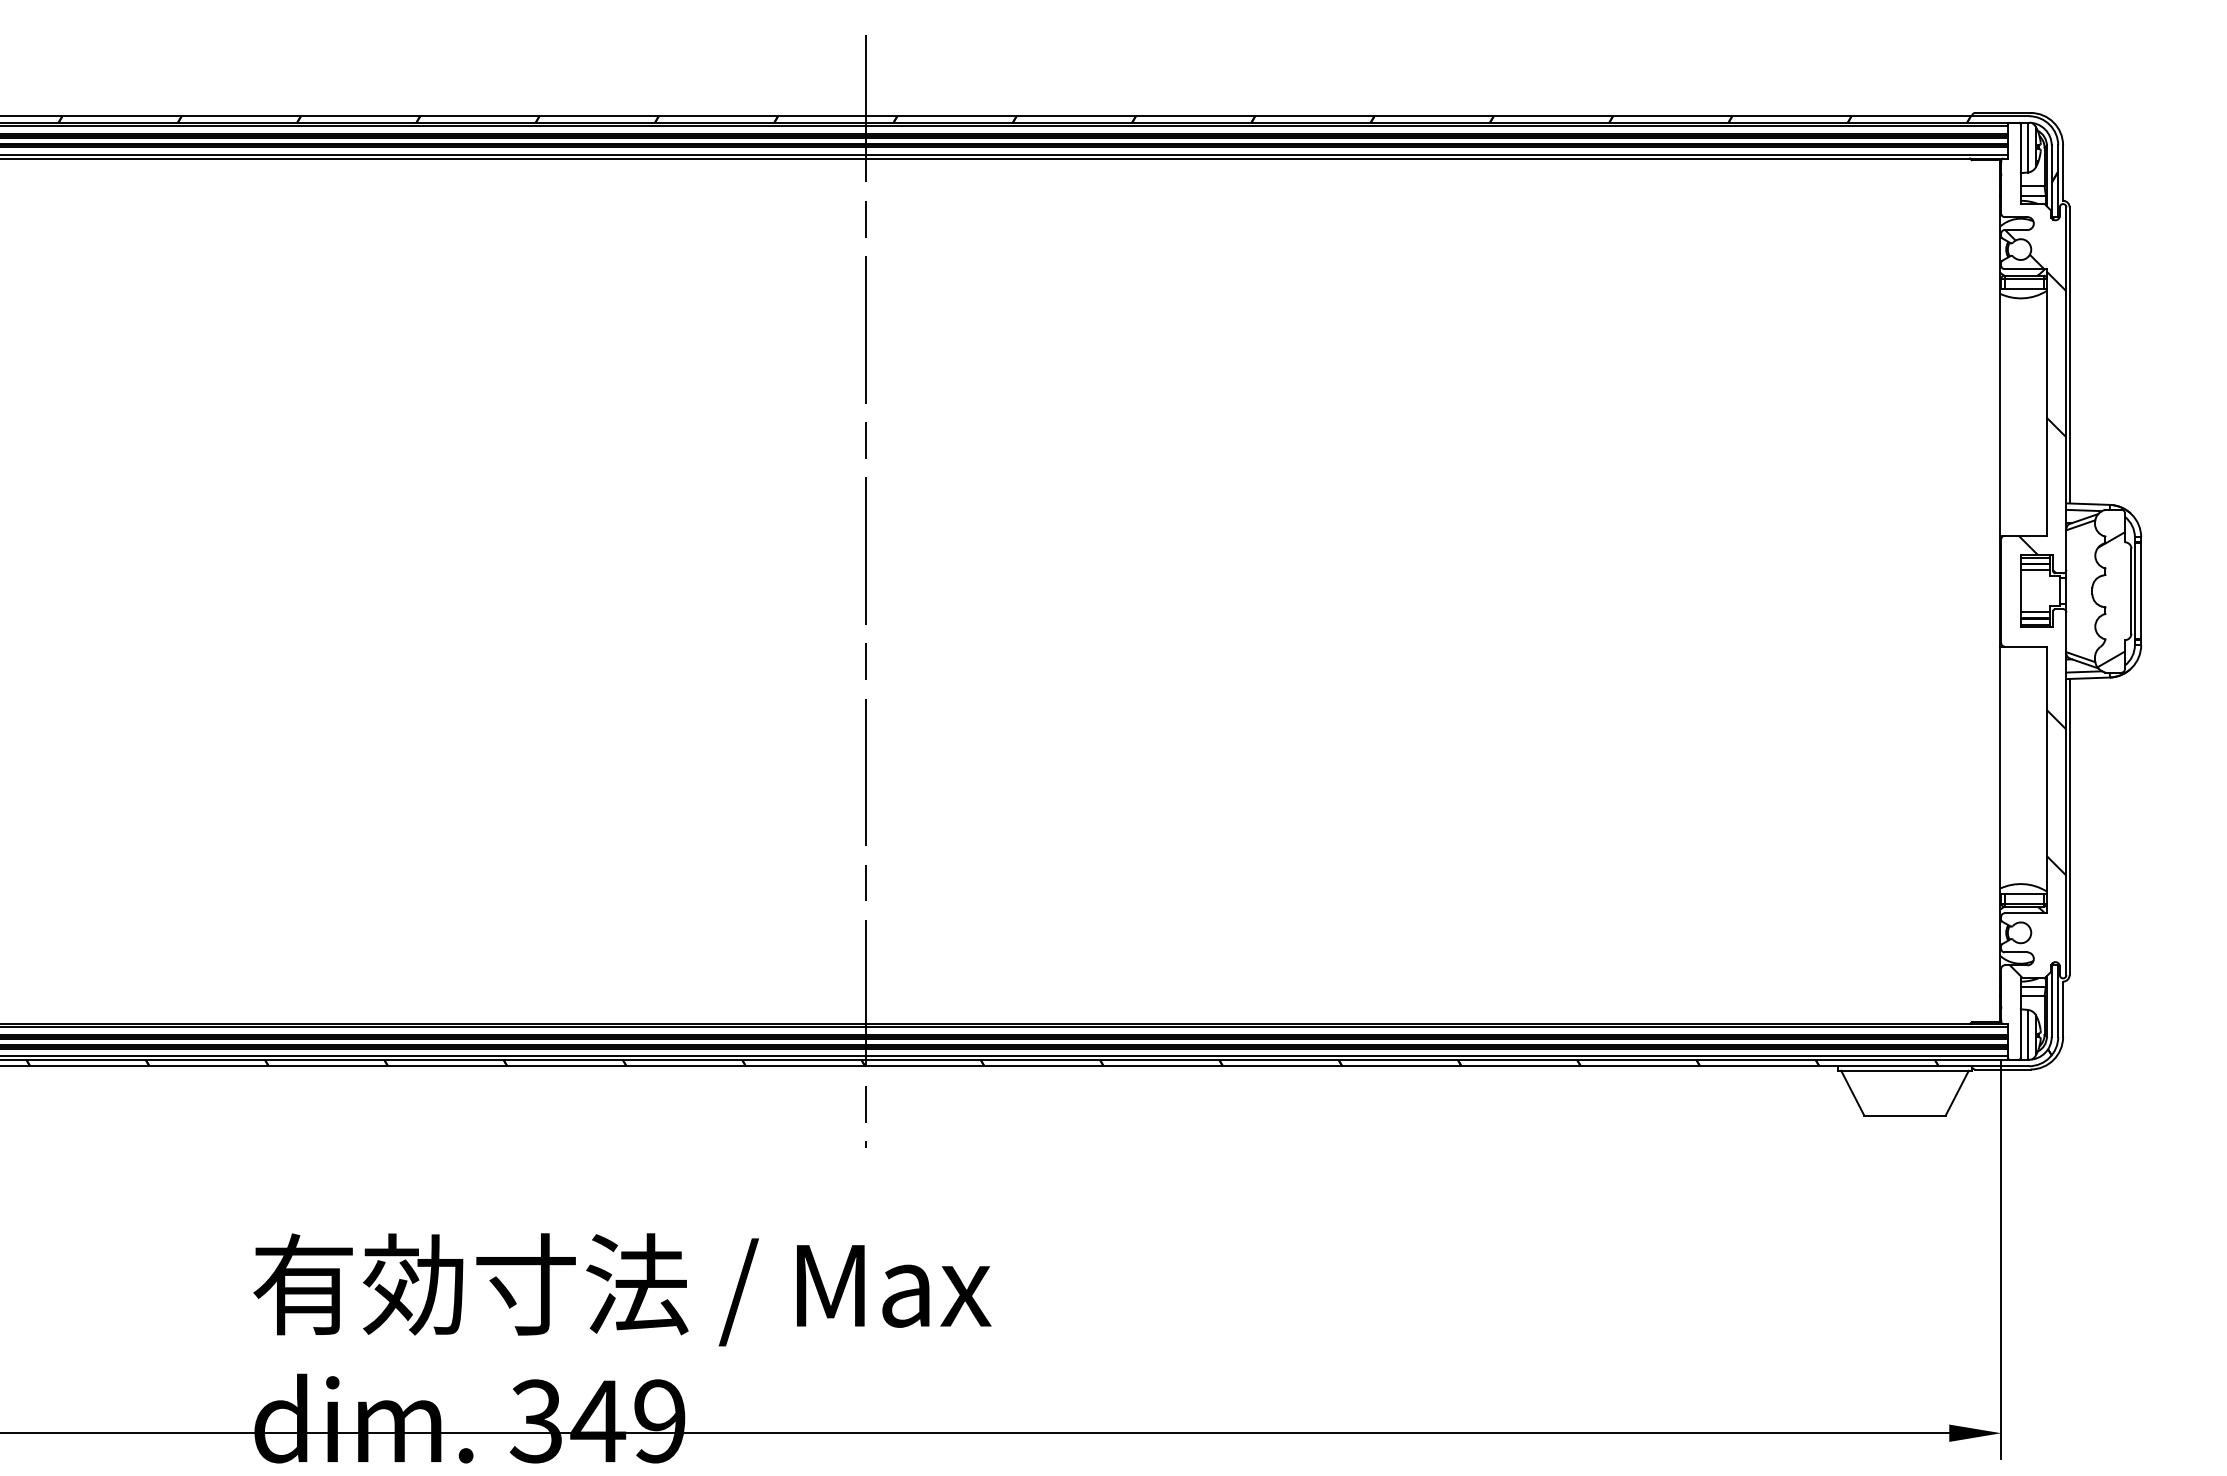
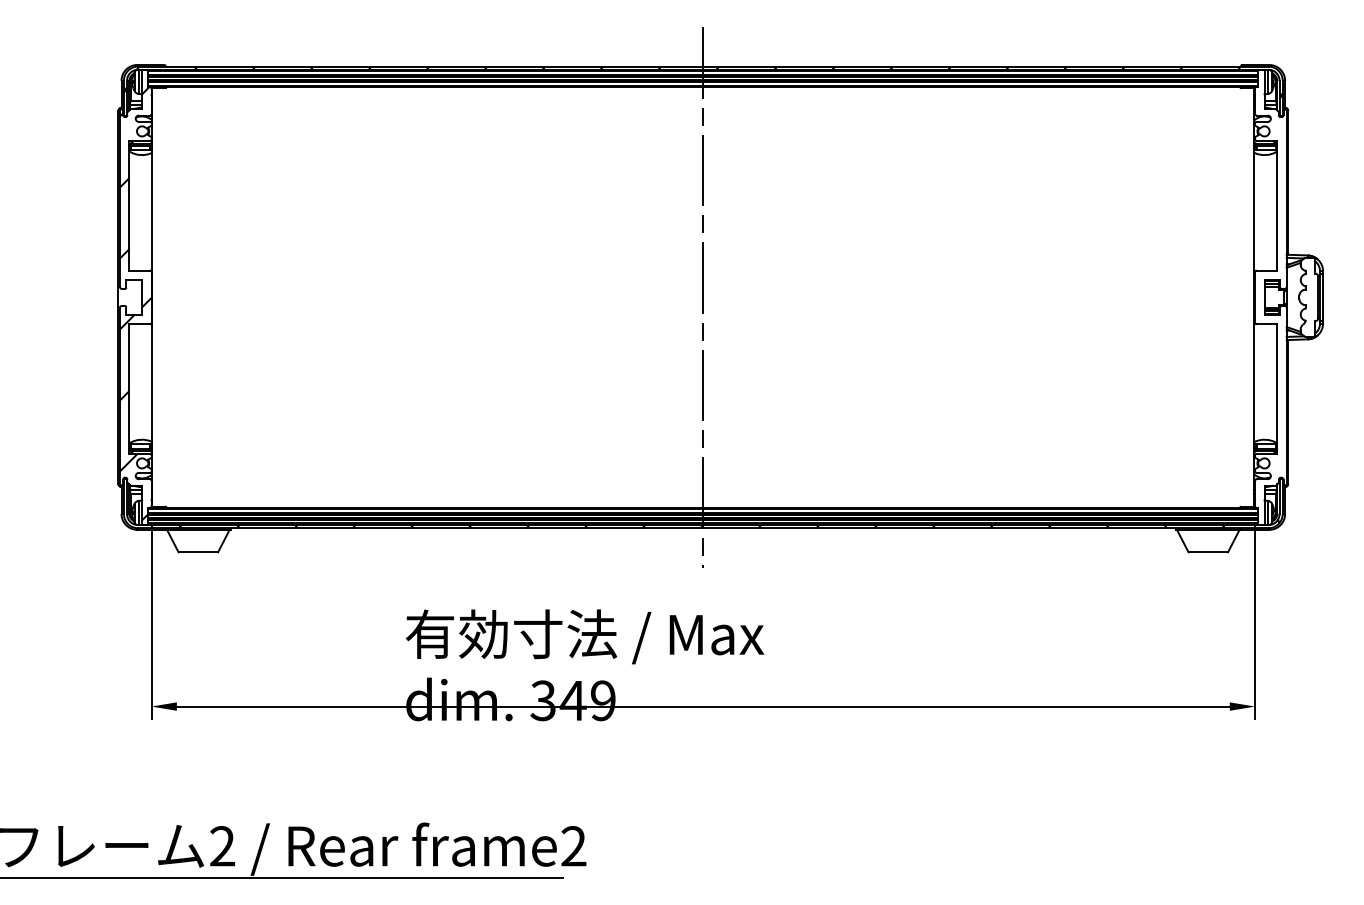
hatch: (2111, 599) -> (1308, 301), removed
hatch: (2035, 603) -> (1271, 303), removed

